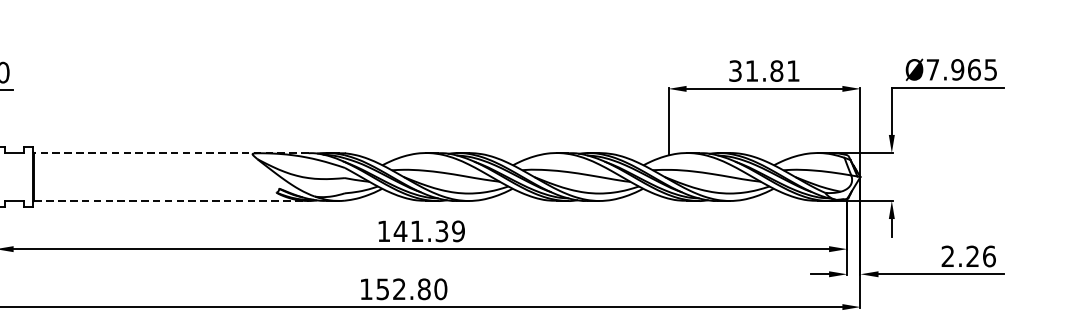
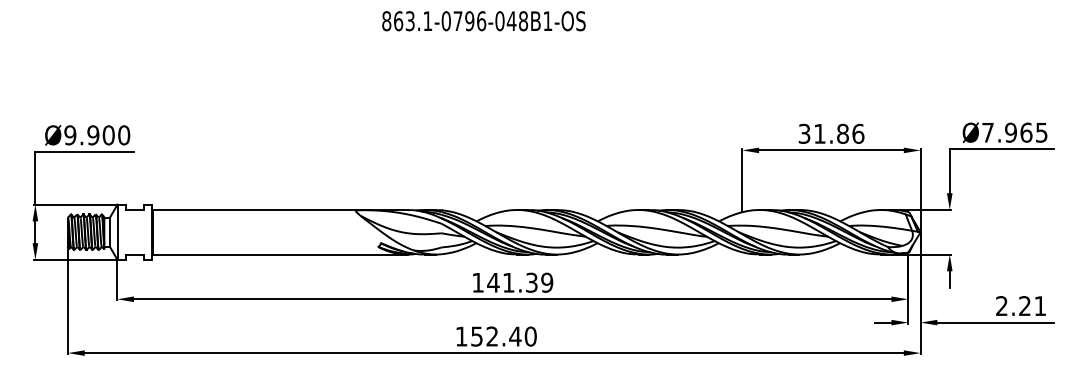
text: (793, 70) -> (858, 133), 31.81 -> 31.86
line: (171, 152) -> (280, 209), dashed -> solid
line: (172, 200) -> (281, 254), dashed -> solid
text: (989, 256) -> (1040, 306), 2.26 -> 2.21
text: (424, 289) -> (515, 336), 152.80 -> 152.40

